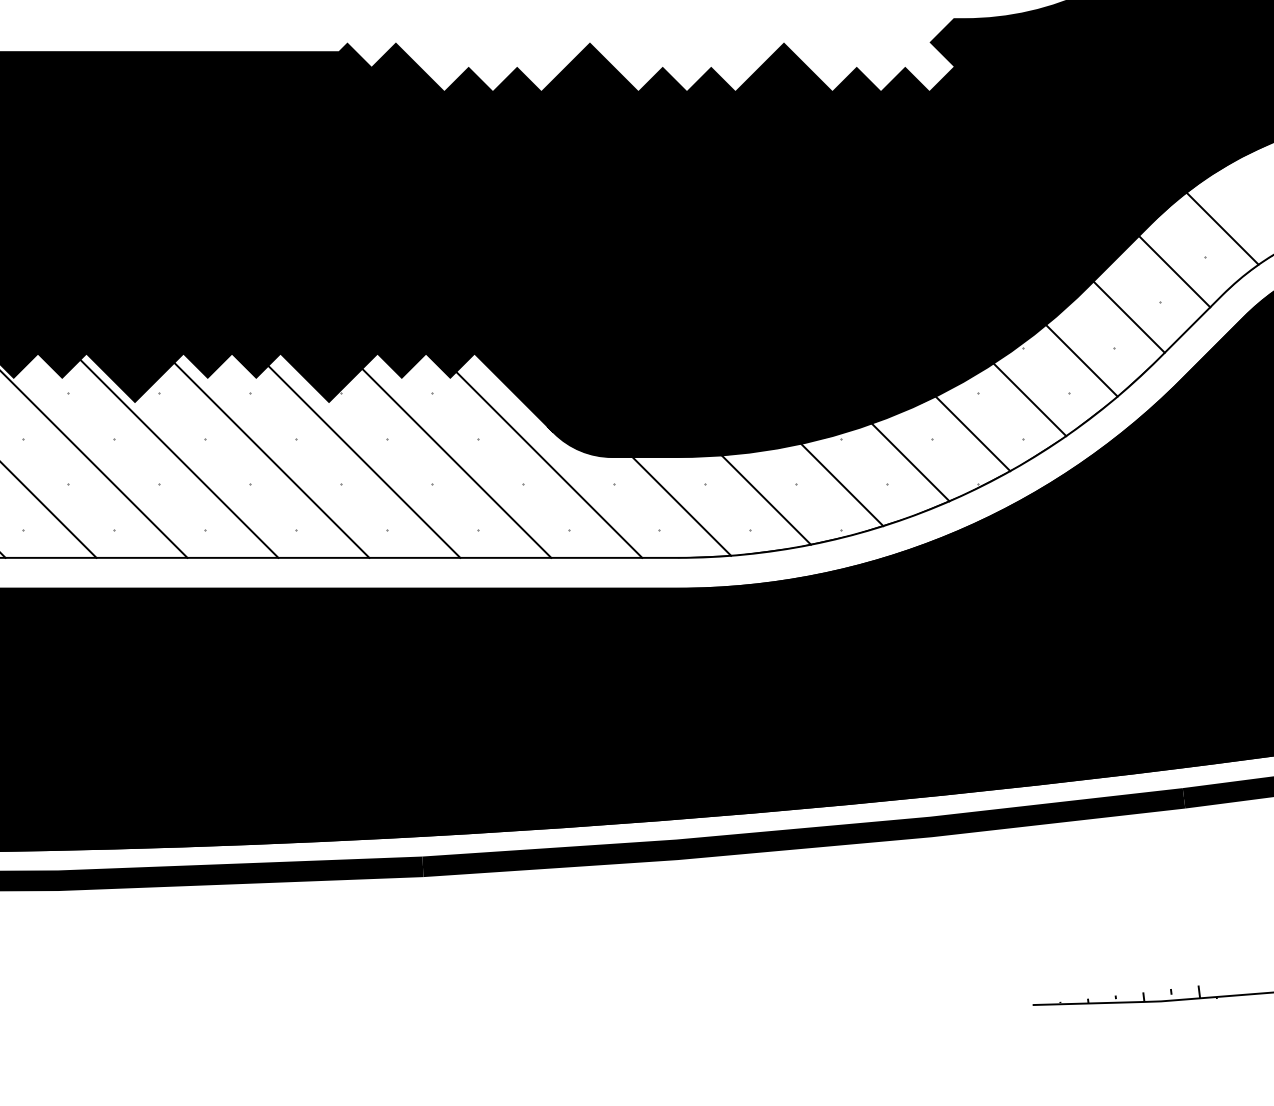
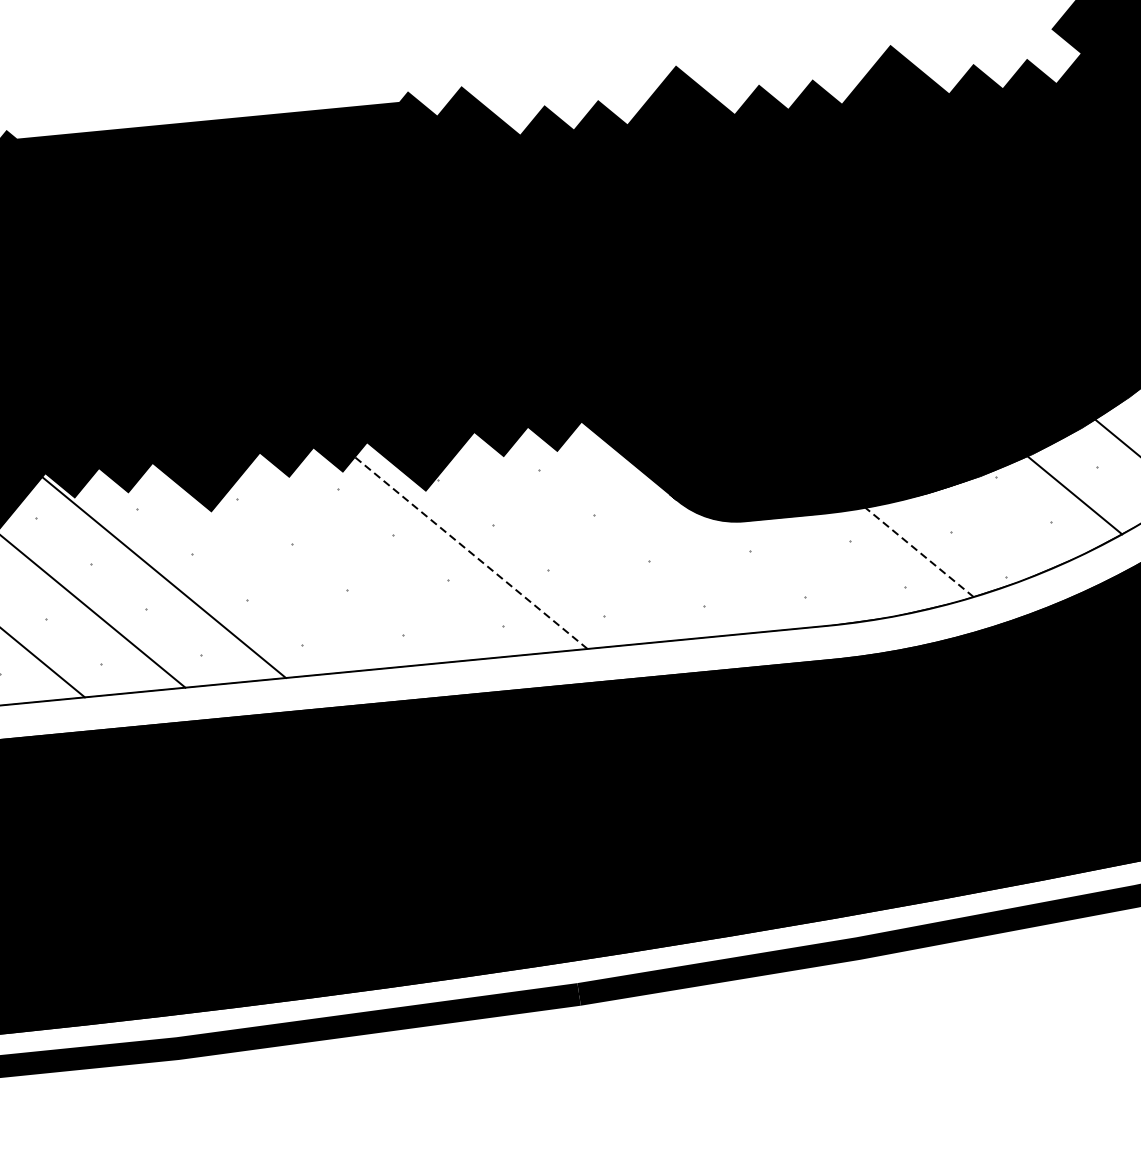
line: (179, 458) -> (266, 569), removed
line: (271, 459) -> (368, 560), removed
line: (364, 461) -> (471, 552), solid -> dashed
line: (456, 462) -> (573, 543), removed
line: (549, 464) -> (676, 536), removed
line: (842, 484) -> (1002, 527), removed
line: (765, 499) -> (918, 551), solid -> dashed
line: (681, 506) -> (826, 568), removed

